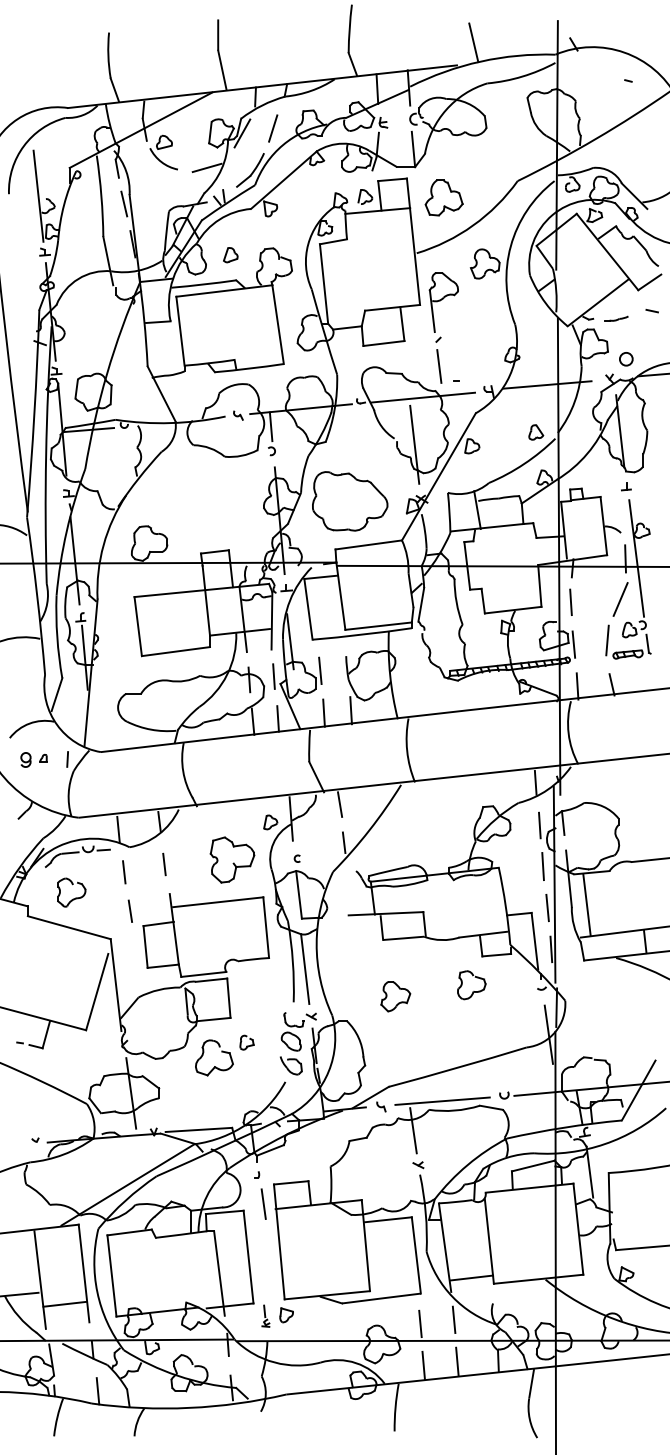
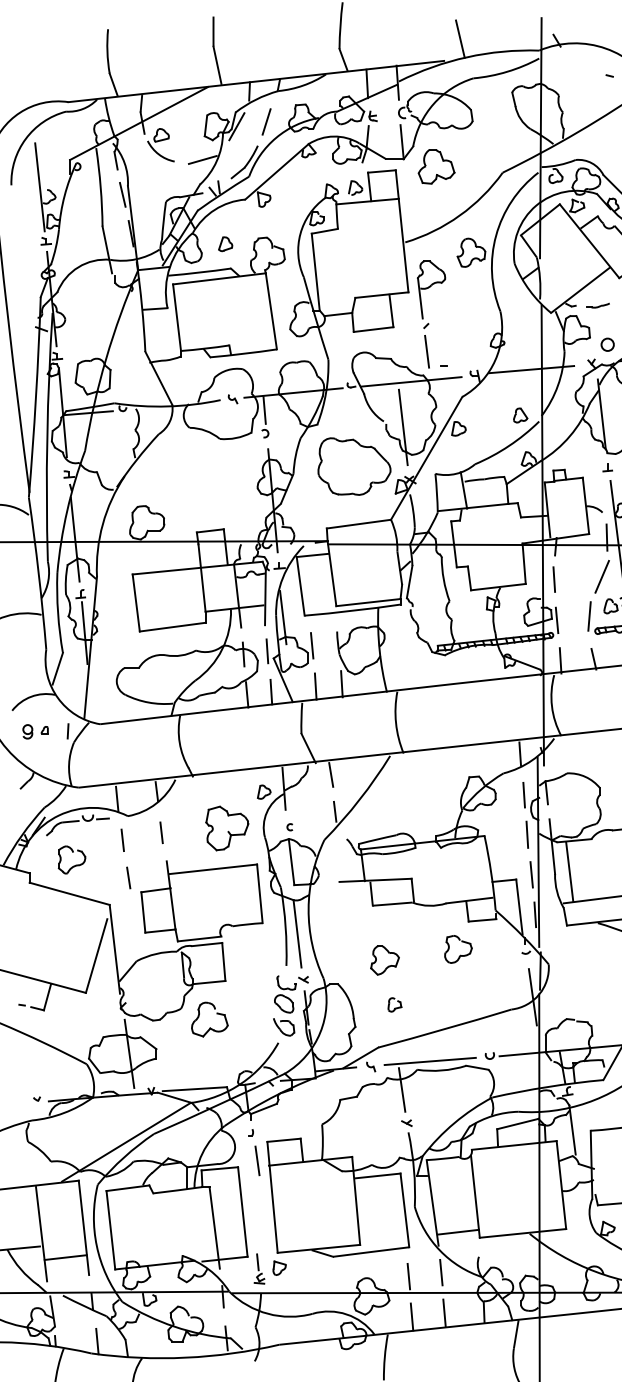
part: (443, 197) -> (435, 166), moved
part: (350, 501) -> (354, 466), moved
part: (246, 1042) -> (394, 1004), moved
part: (265, 1316) -> (259, 1269), size x1.43

